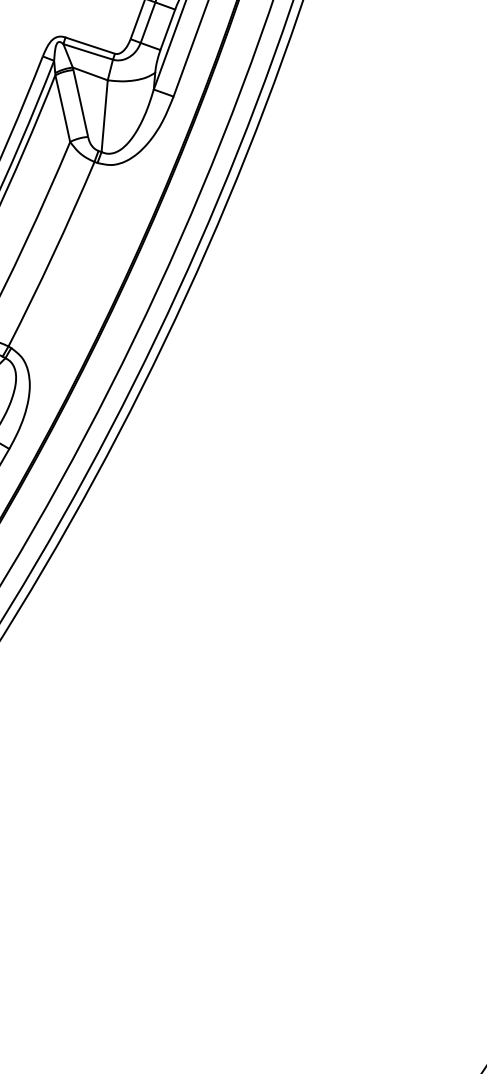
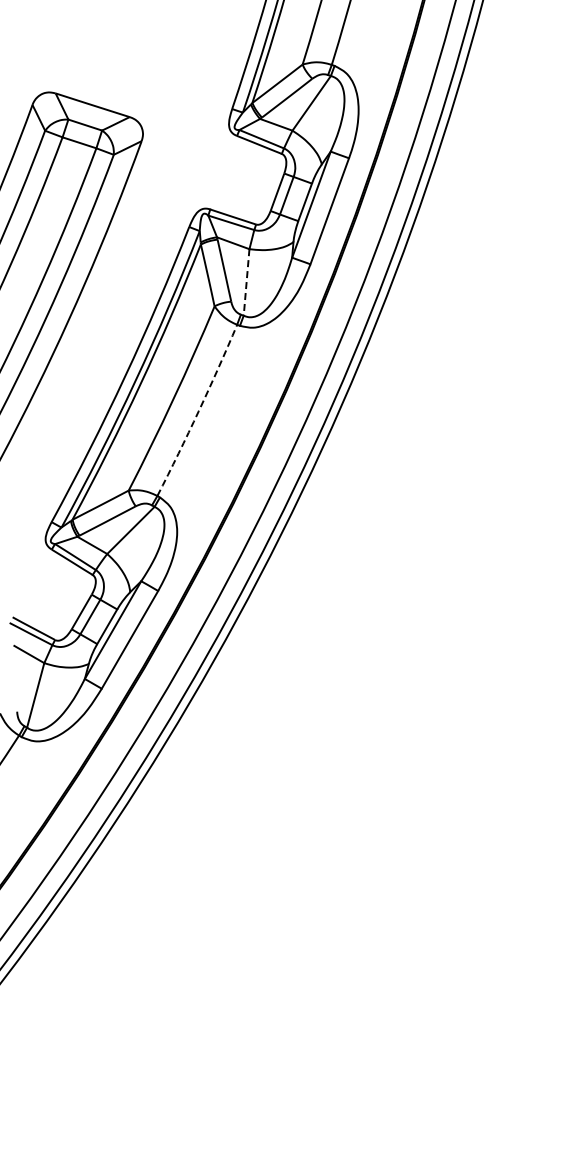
line: (104, 116) -> (246, 282), solid -> dashed
arc: (52, 255) -> (198, 411), solid -> dashed

